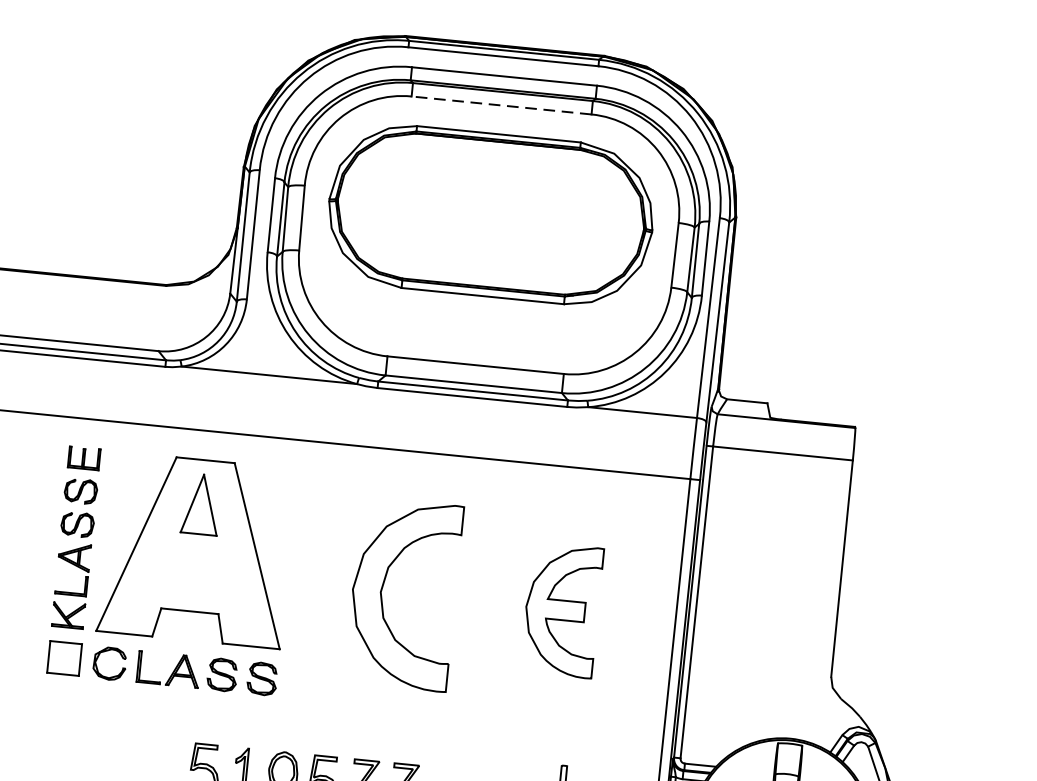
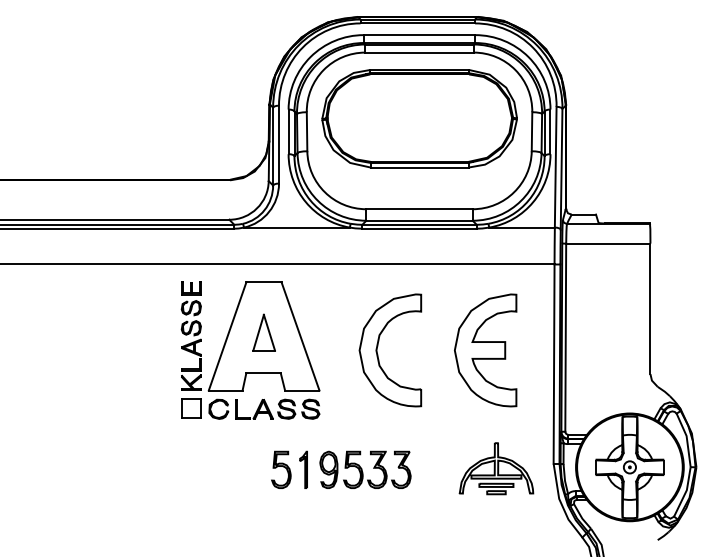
line: (501, 105) -> (419, 52), dashed -> solid
part: (200, 503) -> (263, 332), moved
part: (561, 610) -> (485, 350), size x1.43

